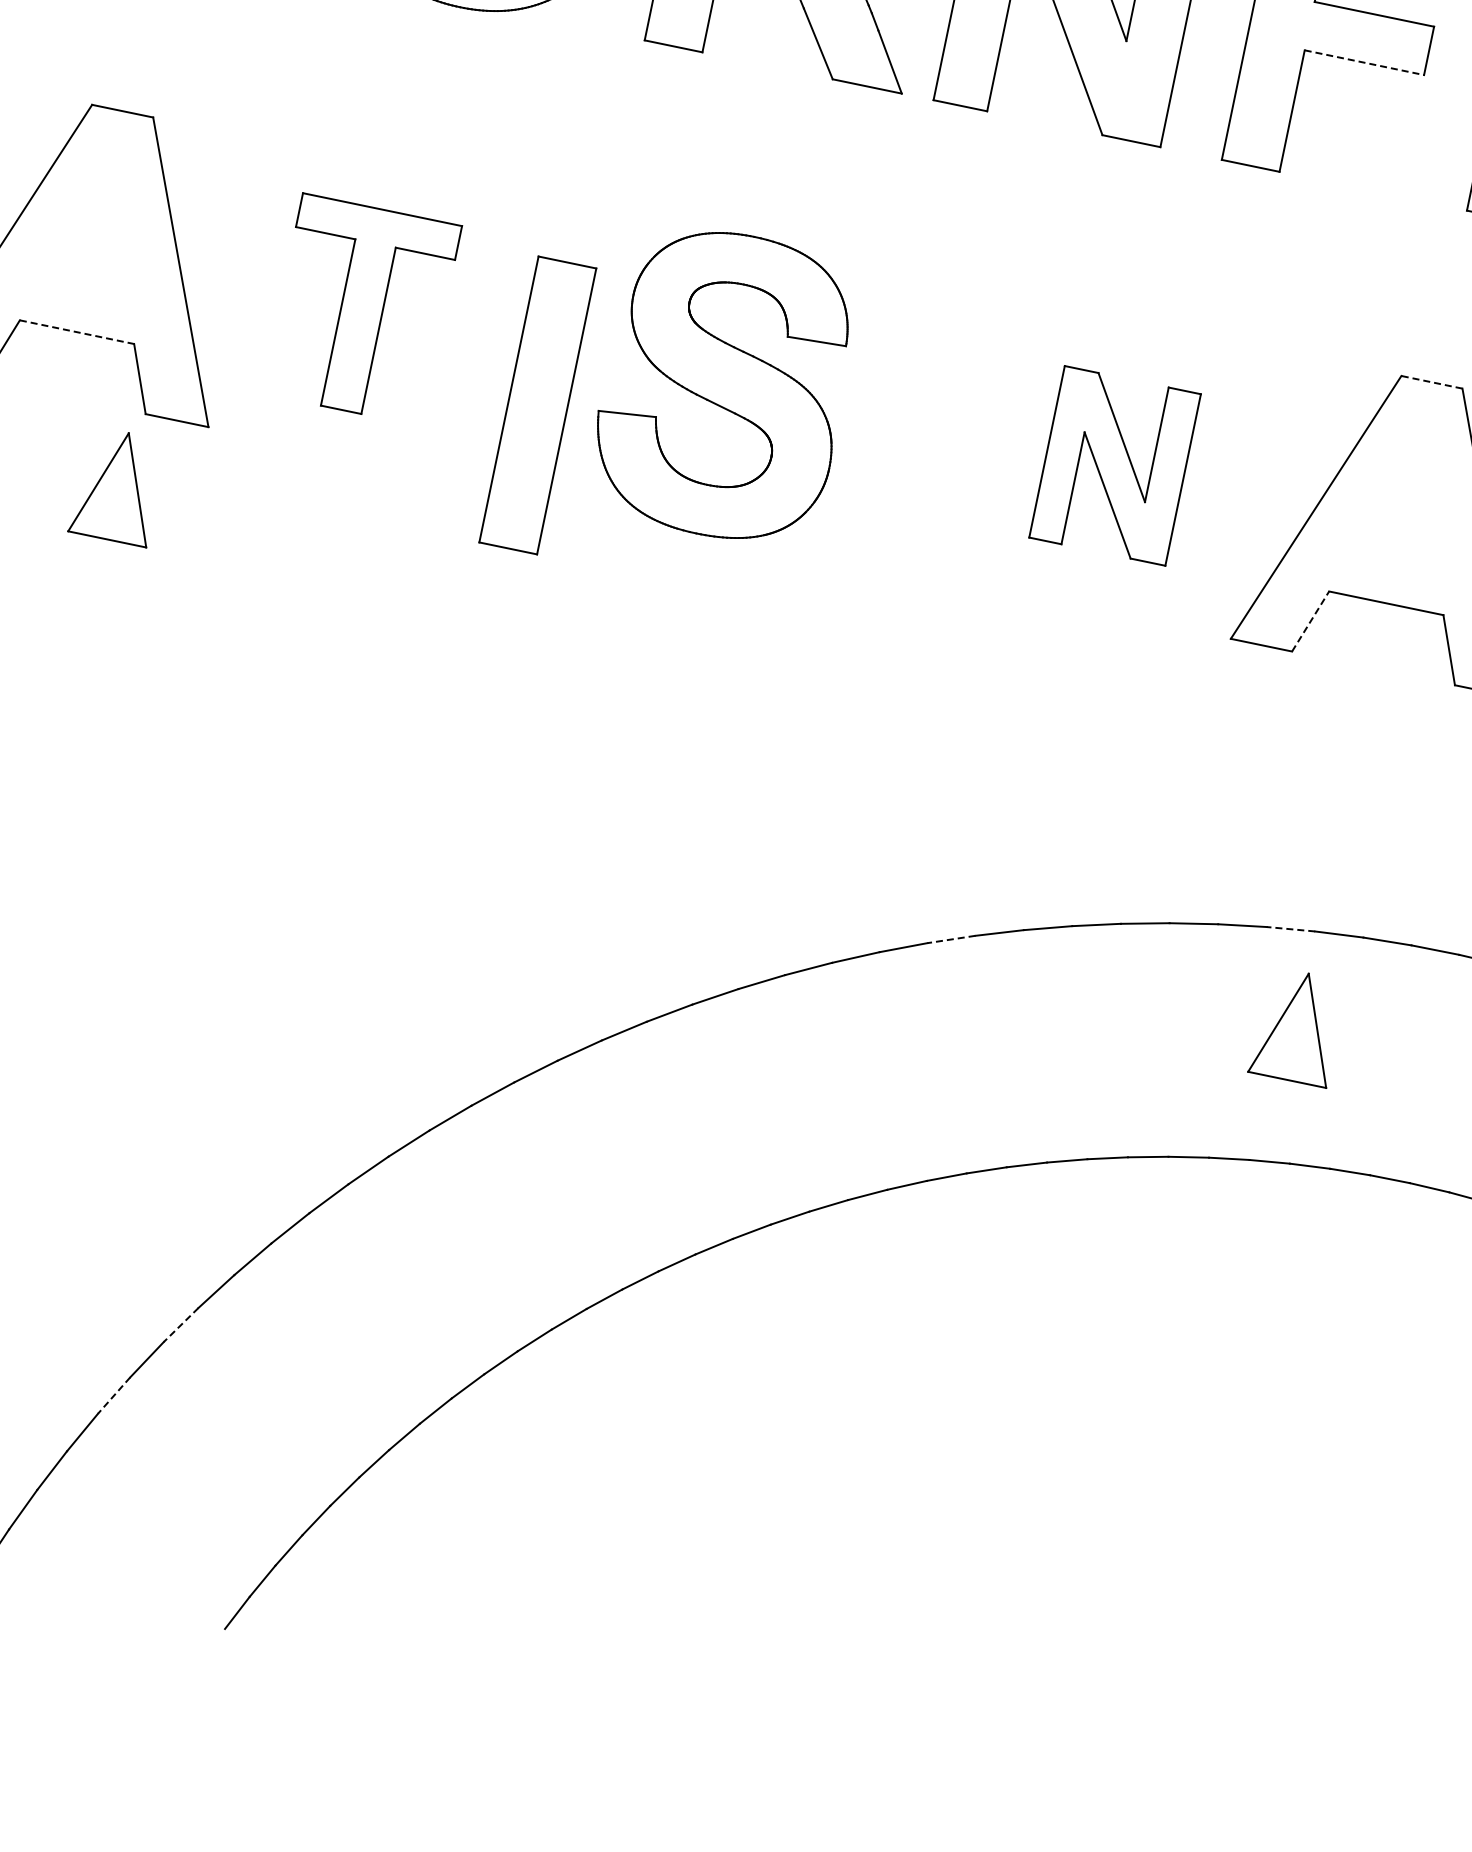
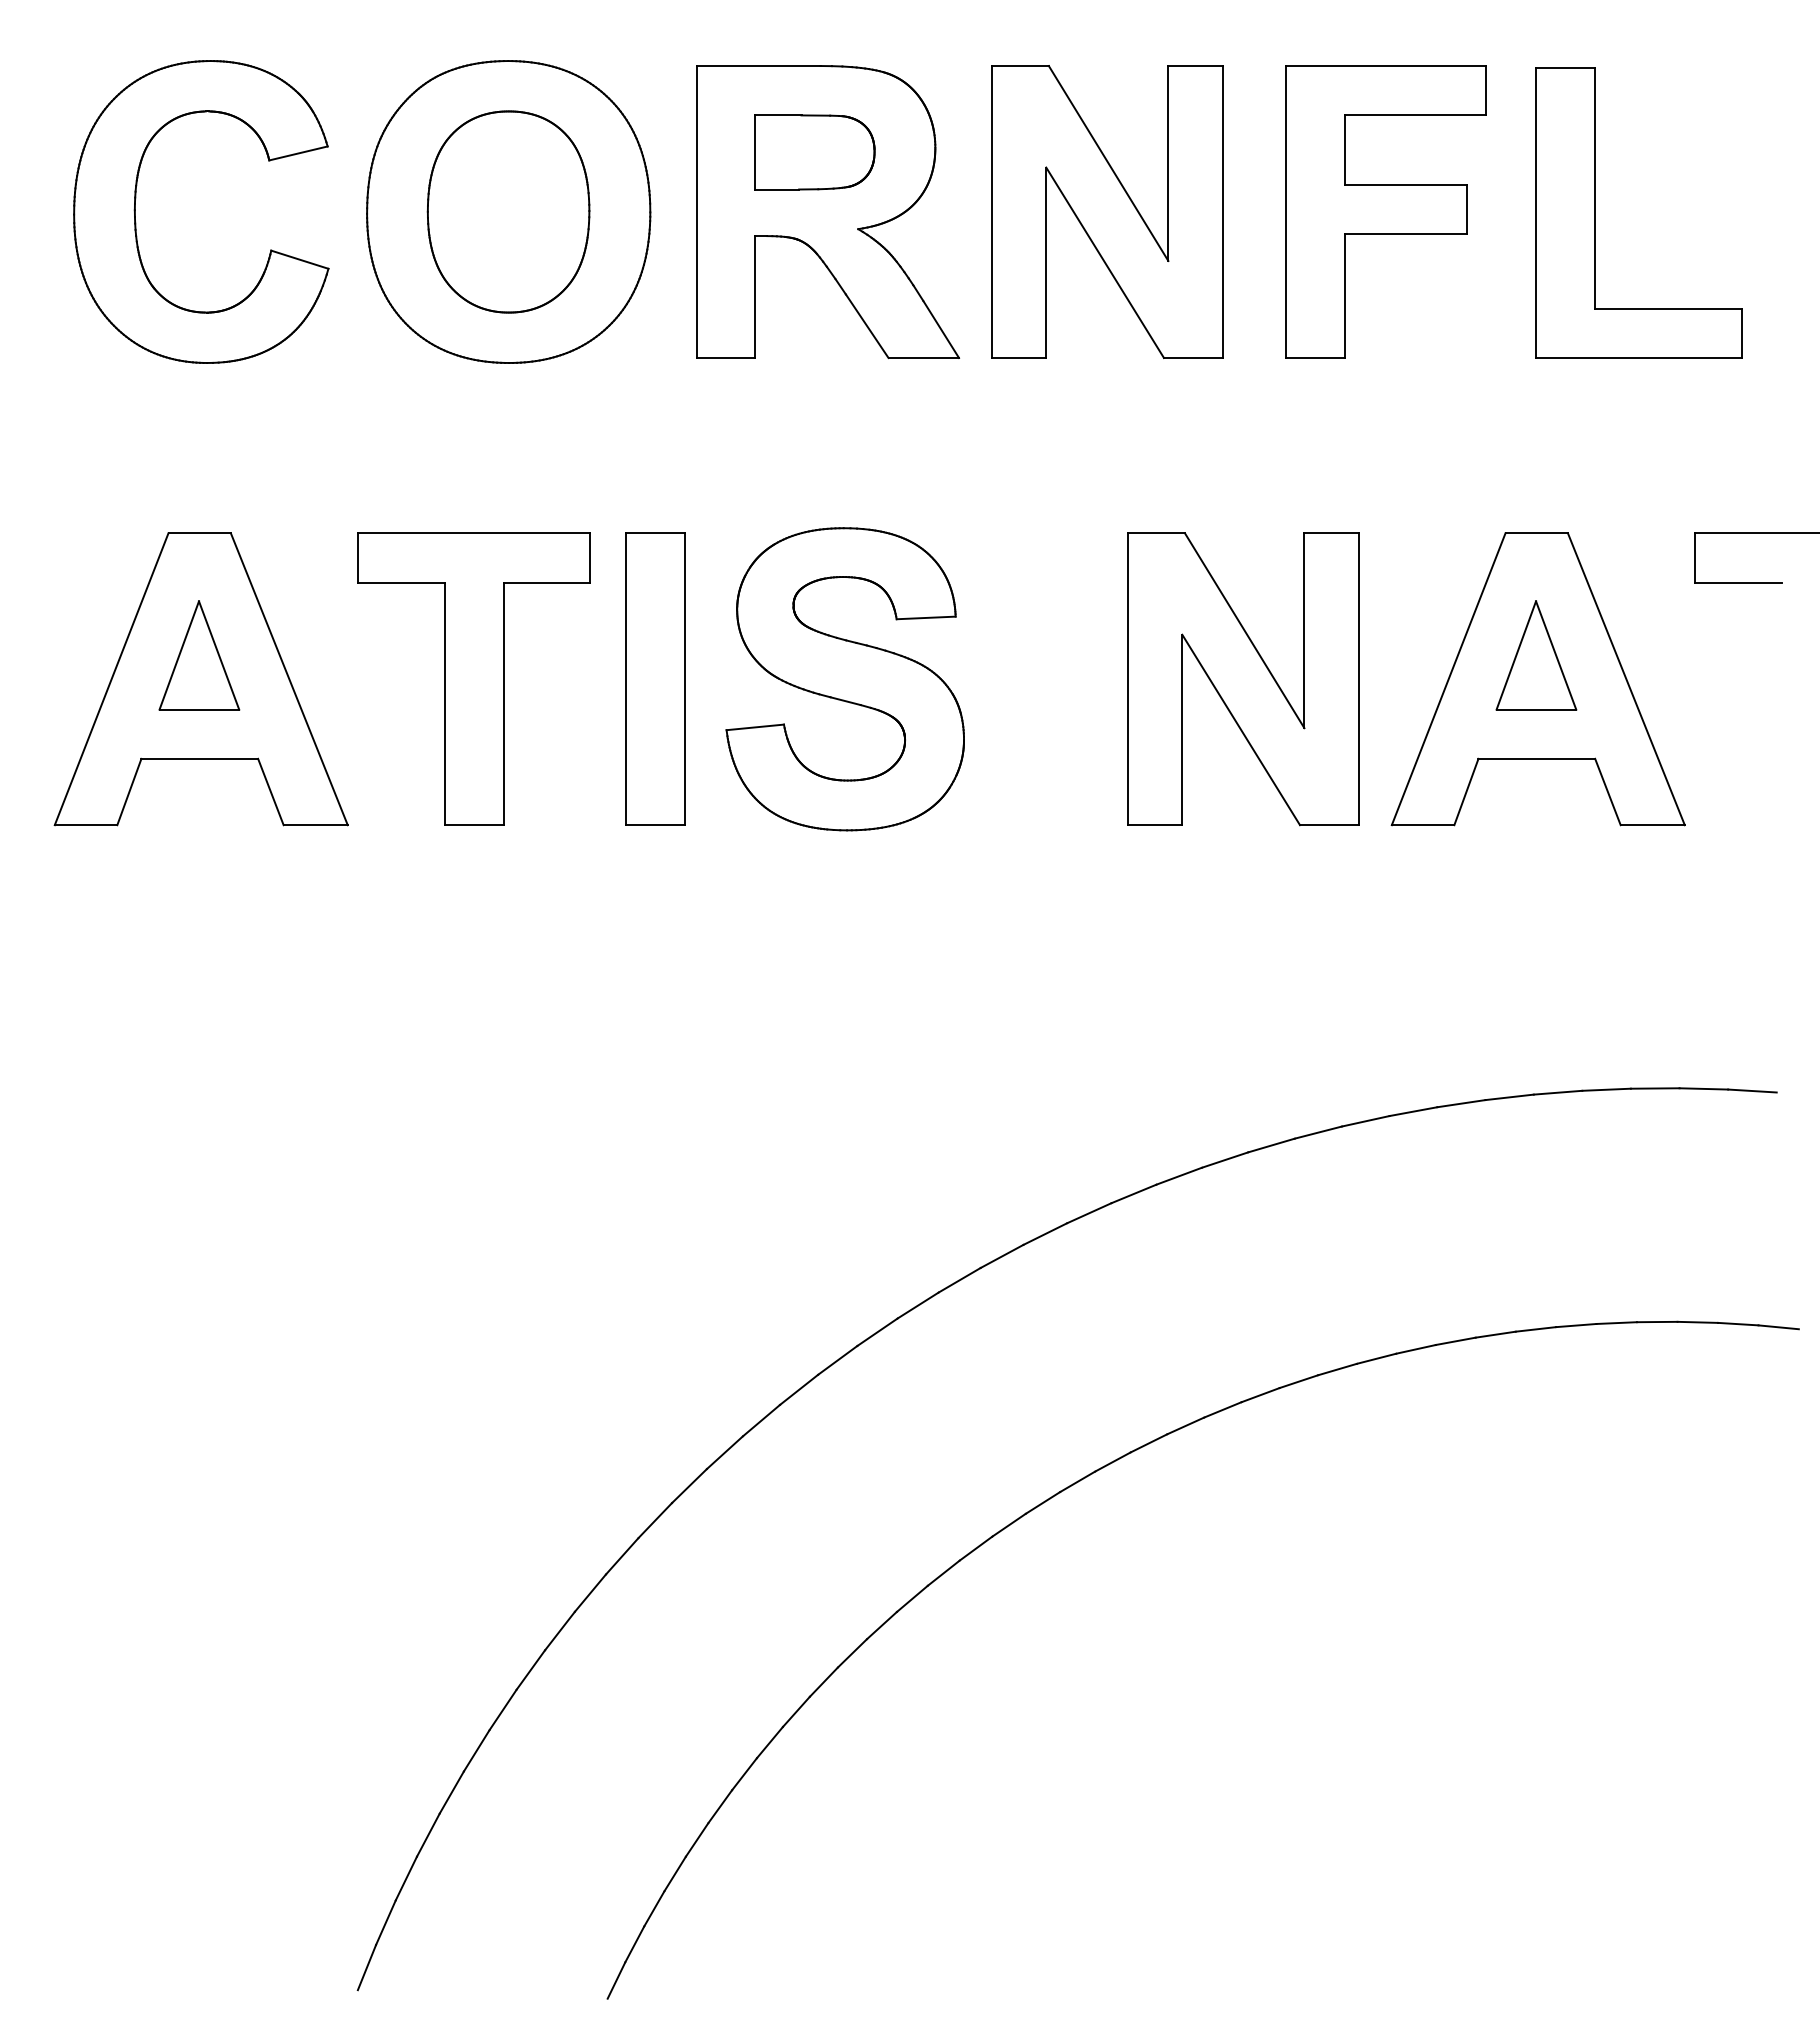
line: (1364, 62) -> (1405, 233), dashed -> solid
part: (361, 308) -> (473, 678), size x1.43
line: (77, 331) -> (200, 758), dashed -> solid
line: (1431, 382) -> (1536, 533), dashed -> solid
part: (537, 404) -> (655, 678), moved
part: (1115, 466) -> (1243, 679), size x1.67
part: (118, 486) -> (199, 655), moved
line: (1310, 621) -> (1466, 791), dashed -> solid
line: (1290, 929) -> (1509, 1097), dashed -> solid
line: (950, 939) -> (1178, 1176), dashed -> solid
part: (1298, 1026) -> (1536, 655), moved
line: (180, 1325) -> (502, 1710), dashed -> solid
line: (113, 1396) -> (451, 1793), dashed -> solid

